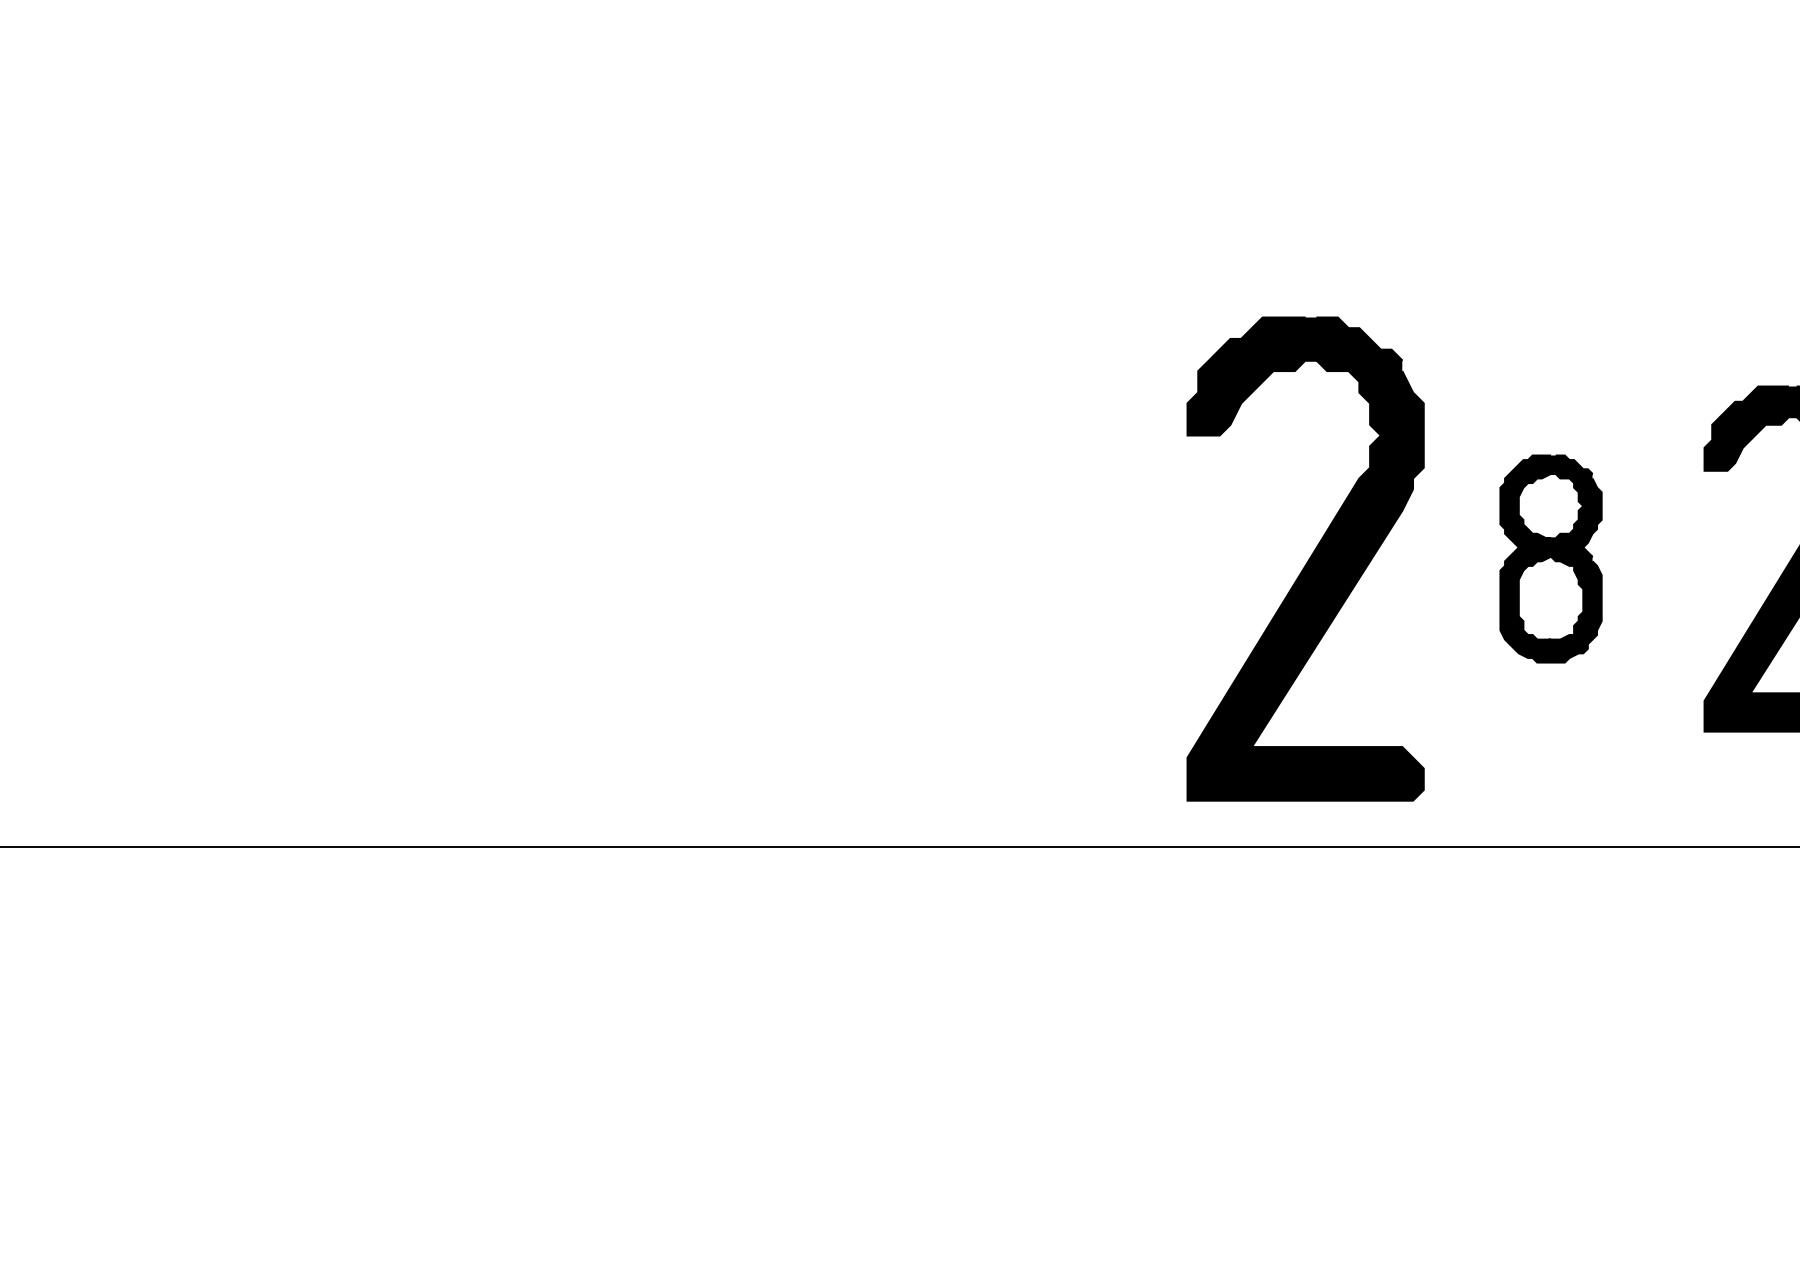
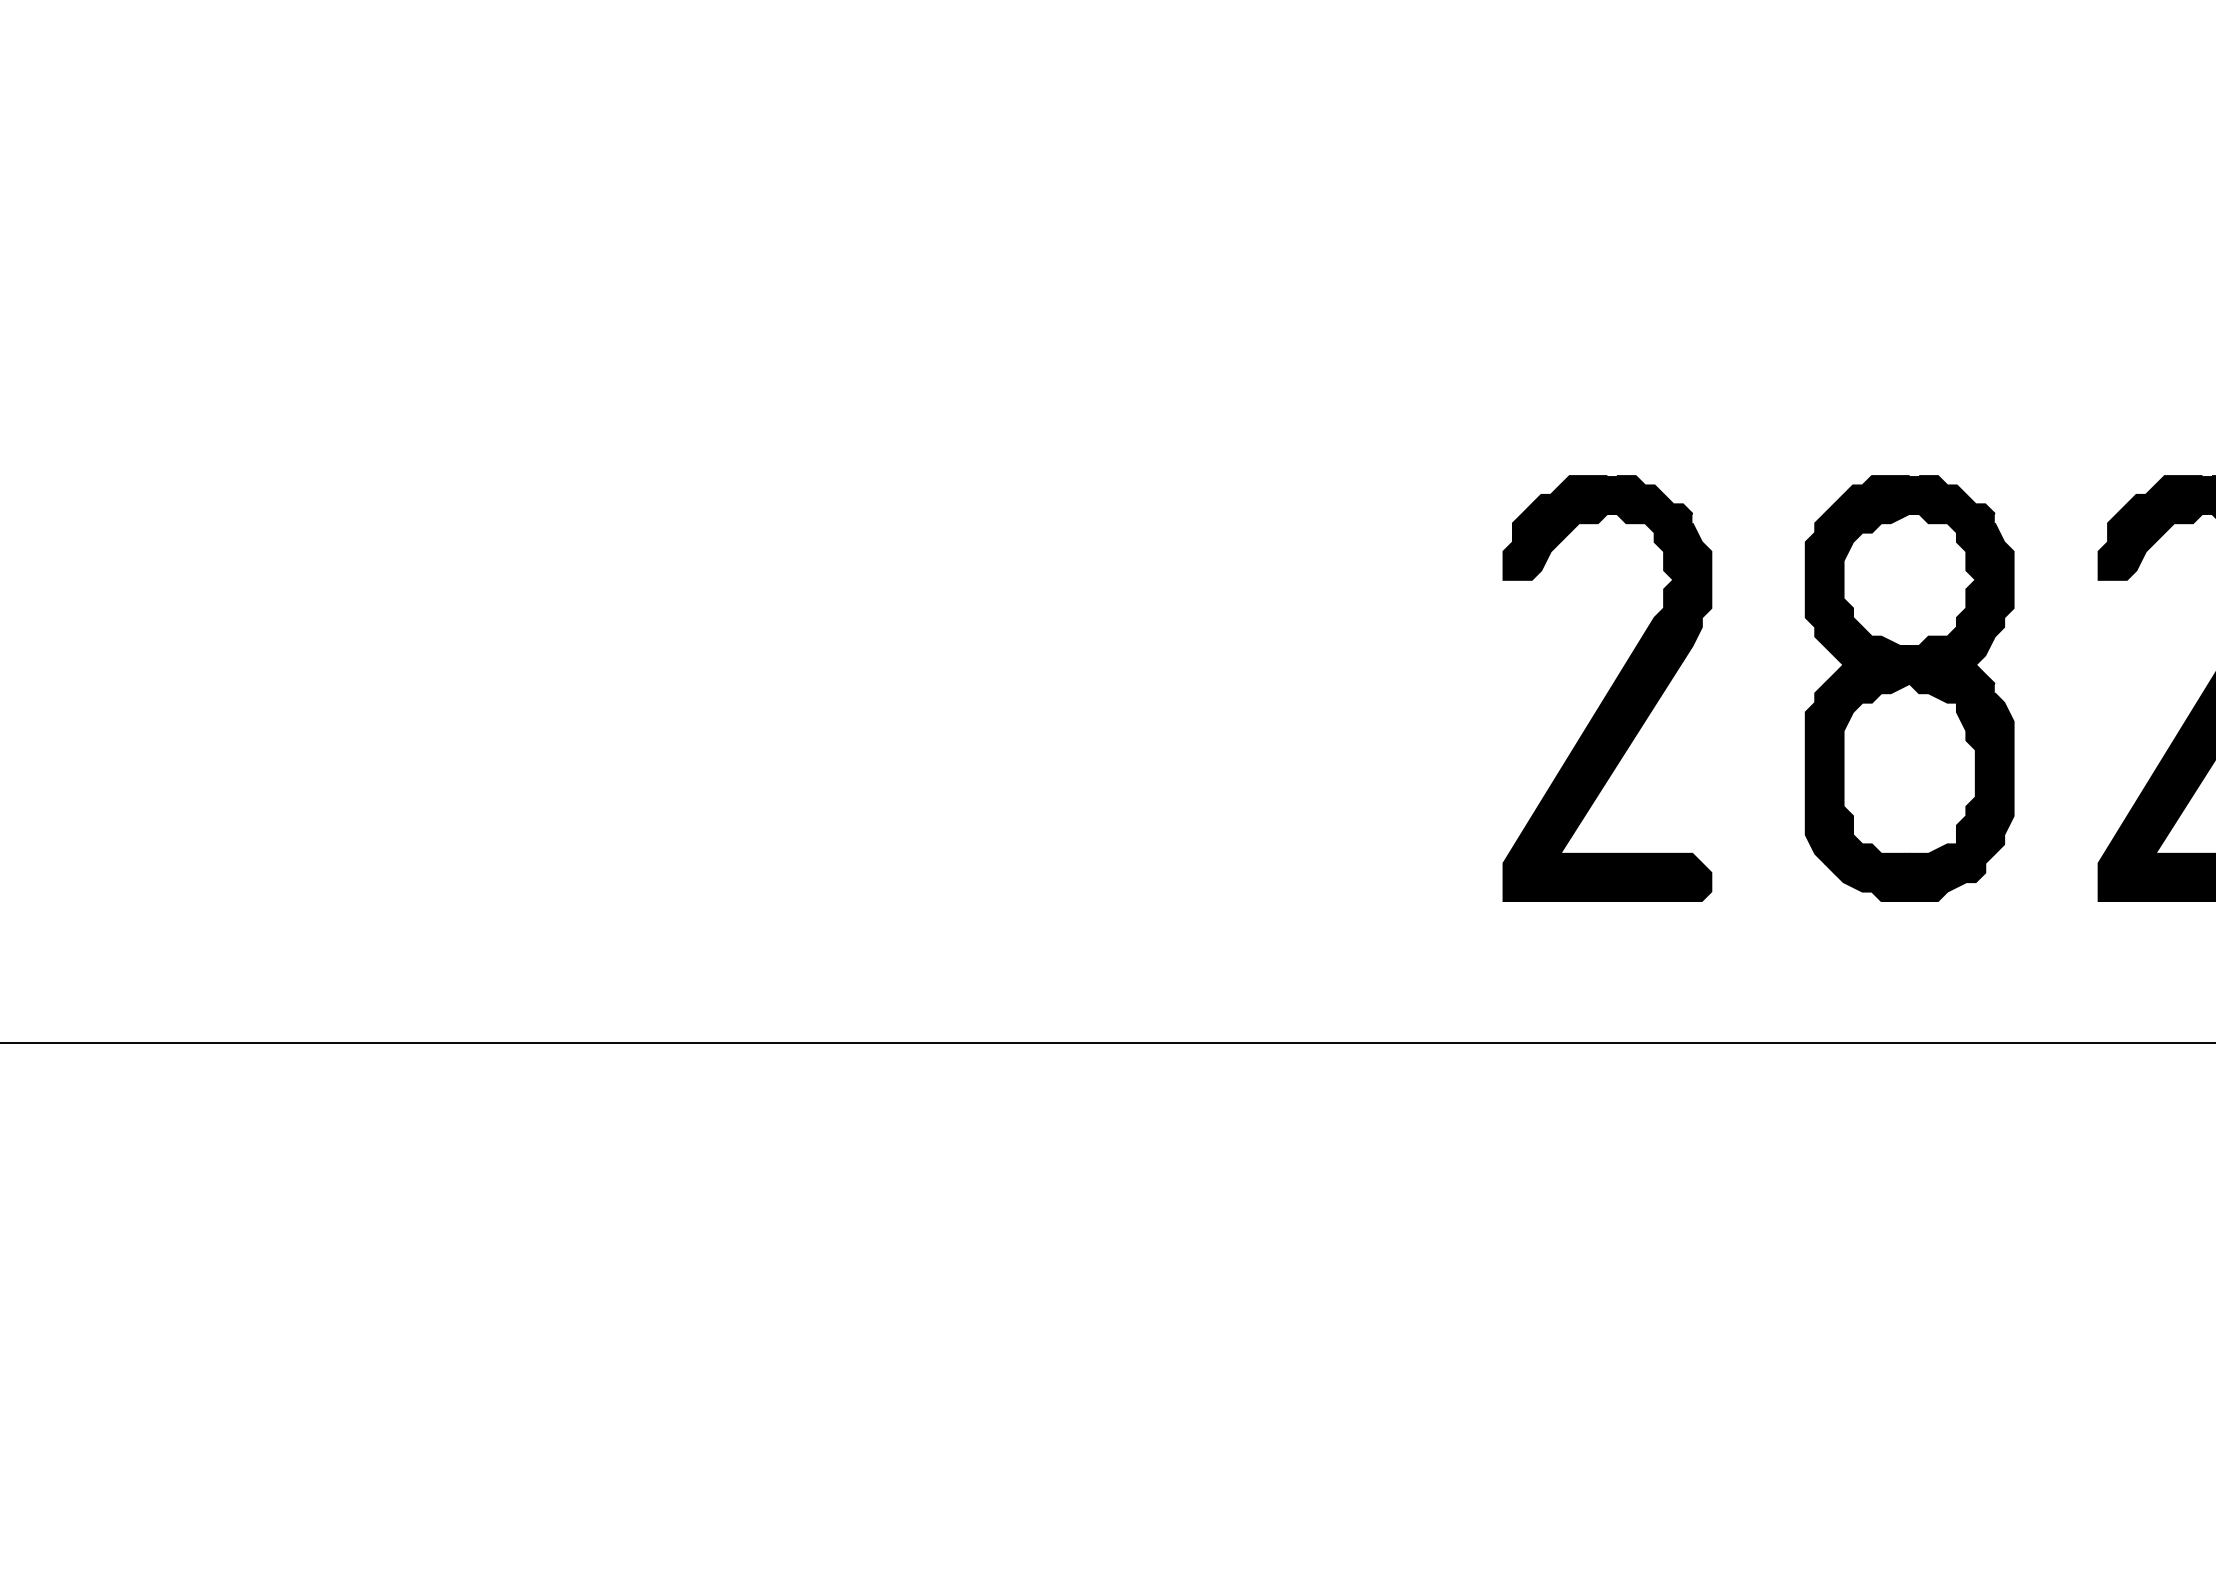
part: (1305, 558) -> (1607, 687), size x0.71
part: (1550, 558) -> (1908, 687), size x1.67

